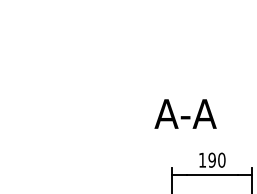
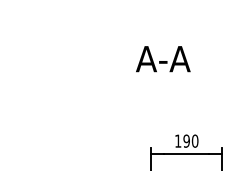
text: (185, 113) -> (163, 58), moved

